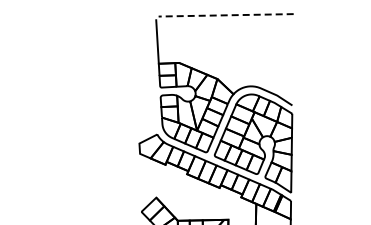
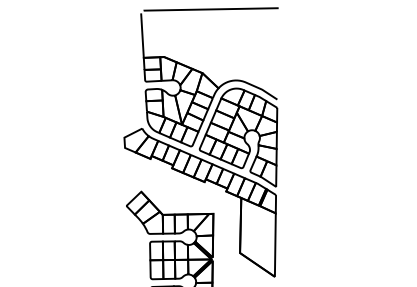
line: (224, 15) -> (209, 9), dashed -> solid

